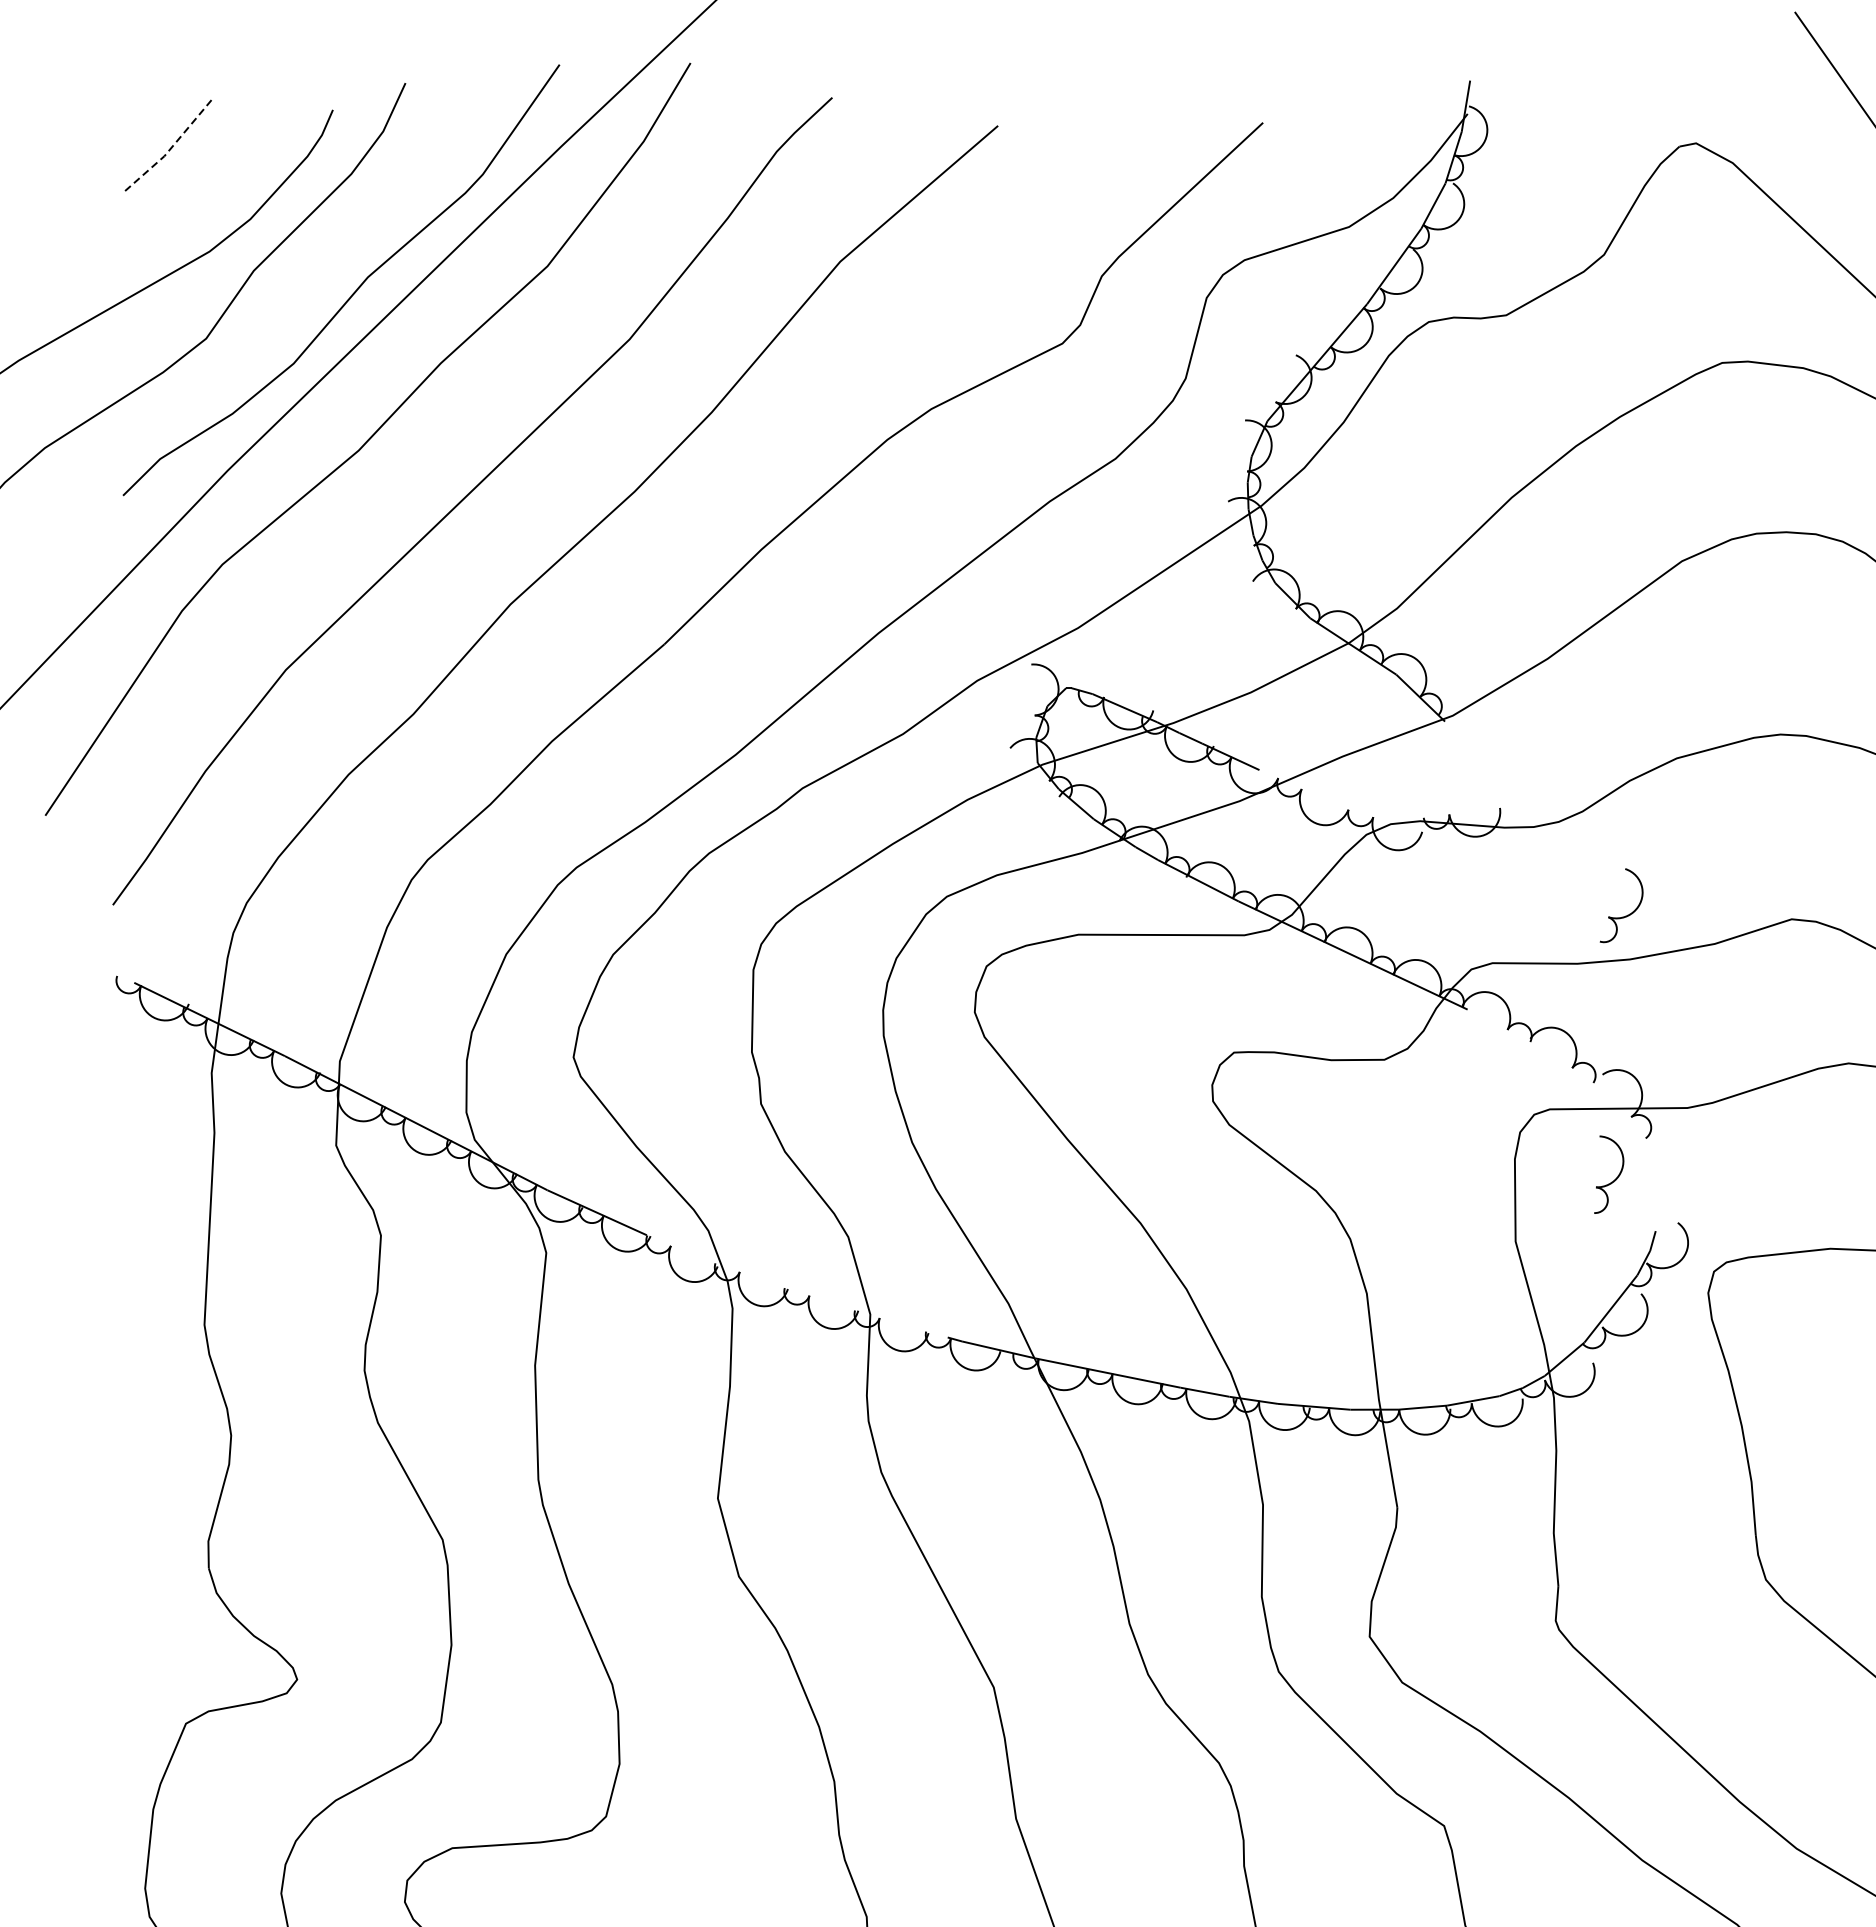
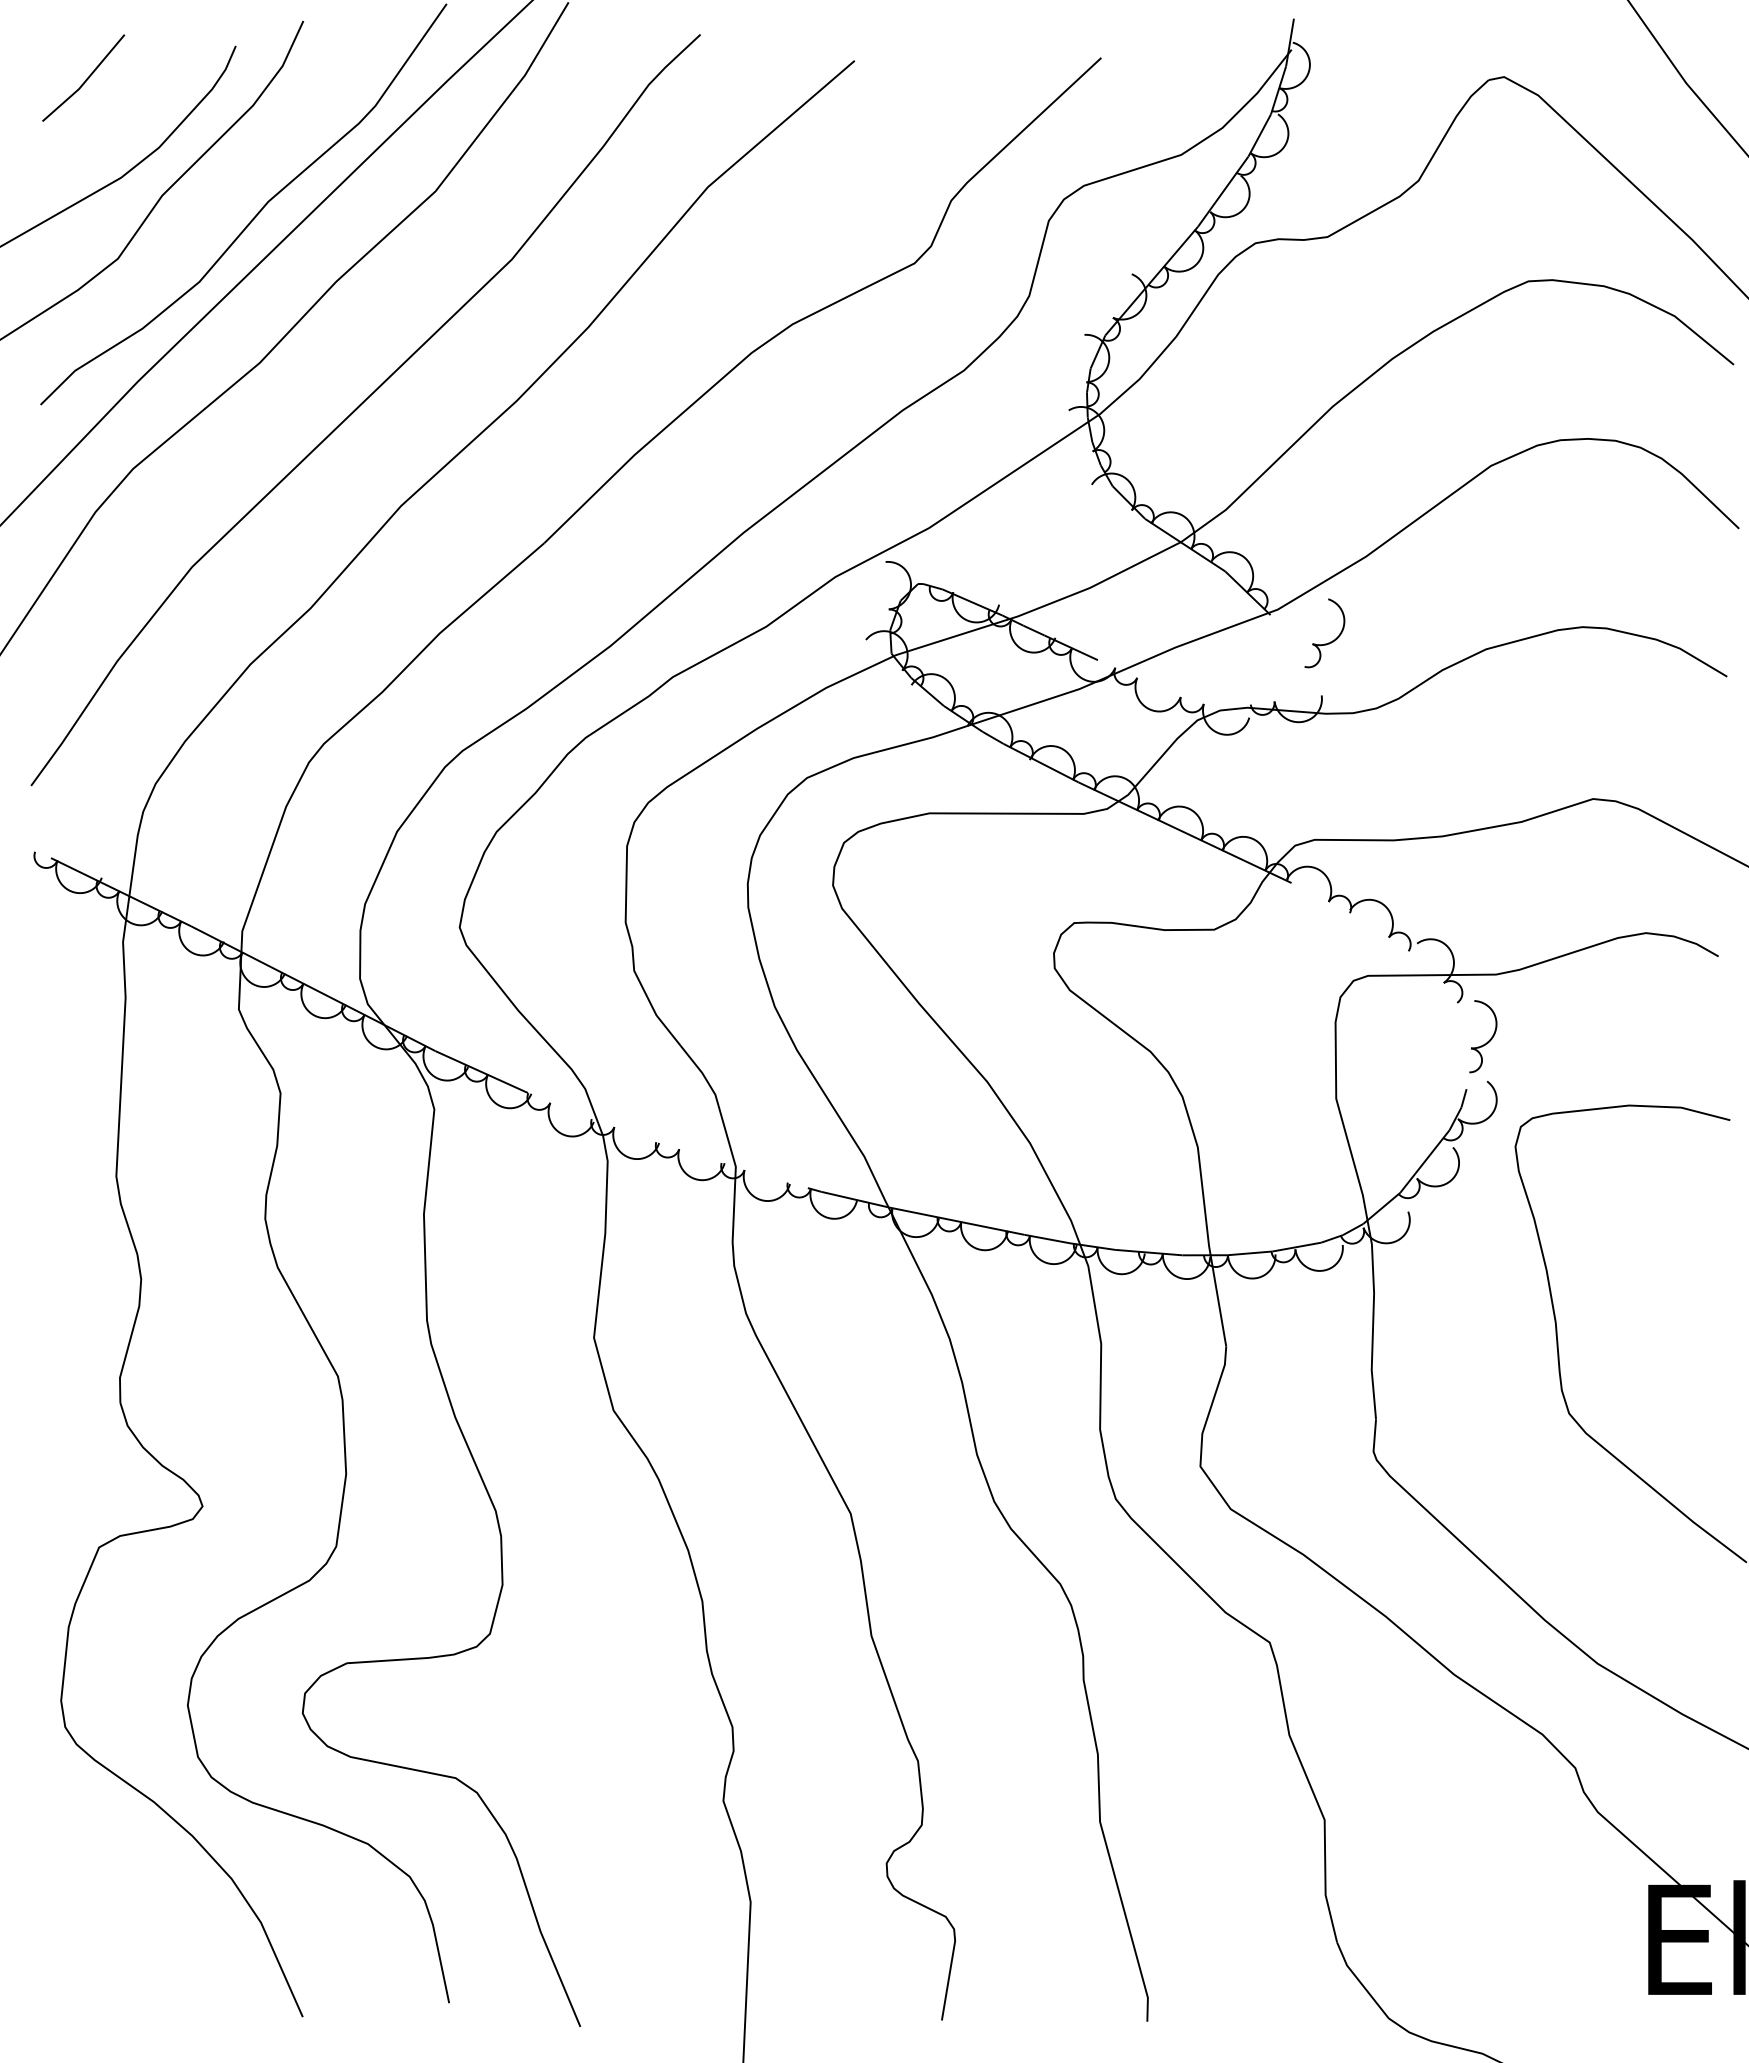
line: (172, 147) -> (86, 80), dashed -> solid
part: (1625, 915) -> (1328, 642), moved
part: (1614, 1178) -> (1488, 1040), moved

